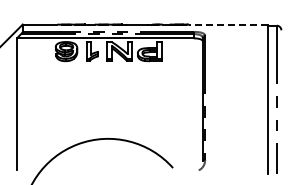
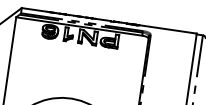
line: (228, 24) -> (168, 29), dashed -> solid

